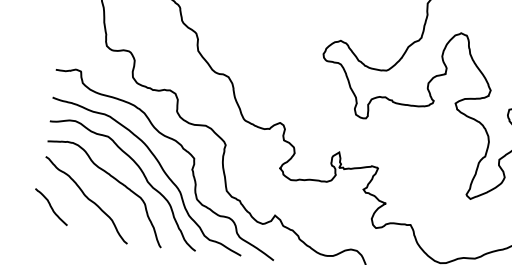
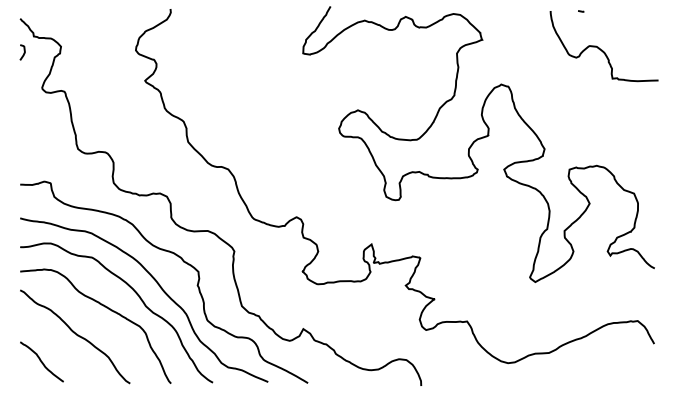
curve: (51, 206) -> (41, 361), moved

